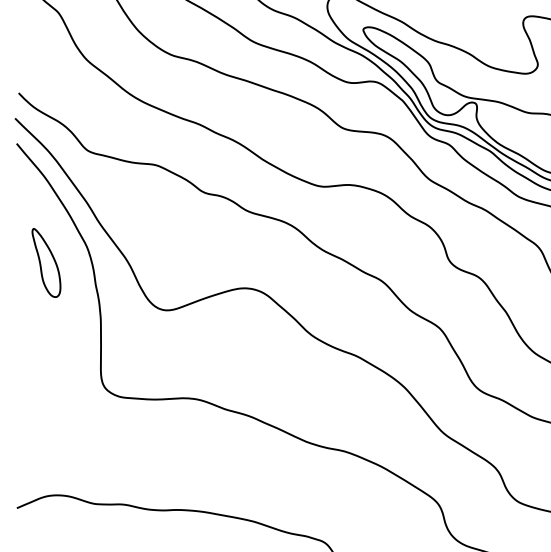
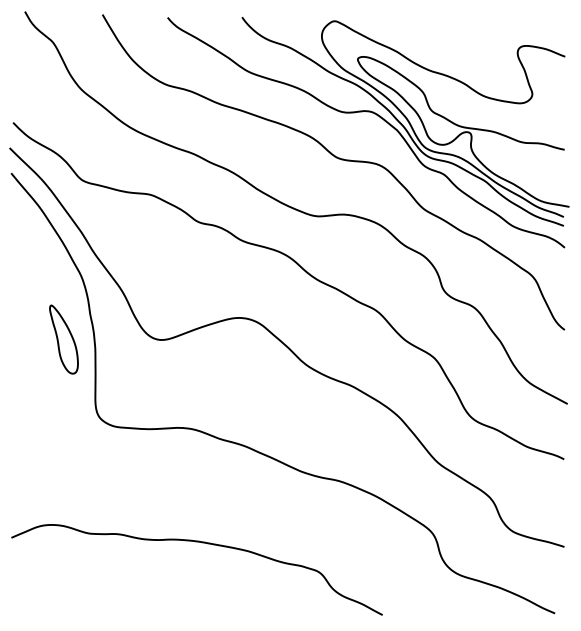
part: (46, 262) -> (63, 339), moved

